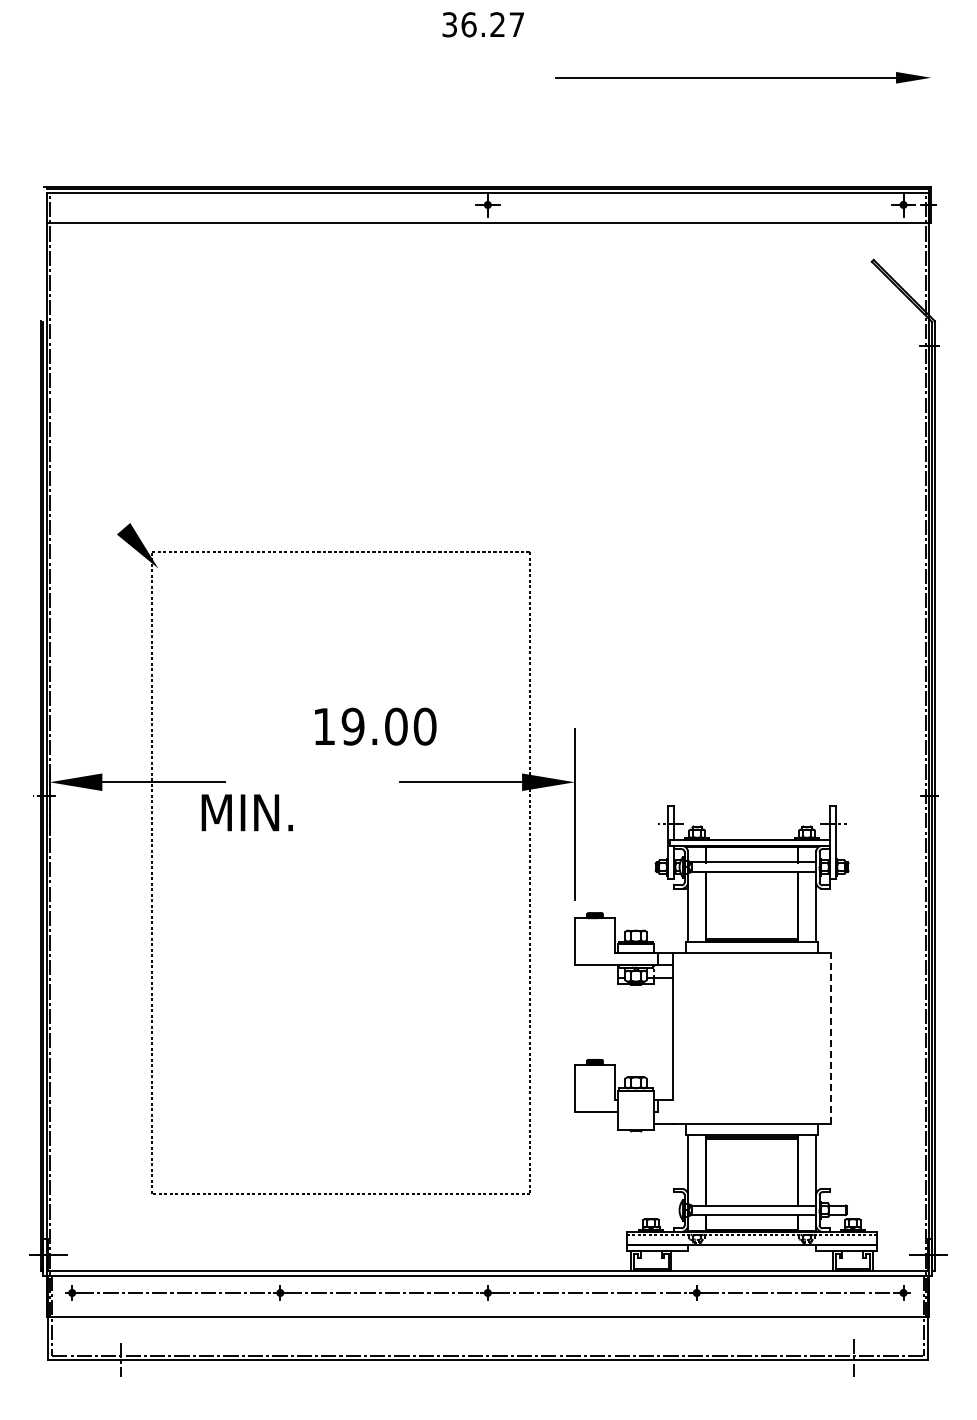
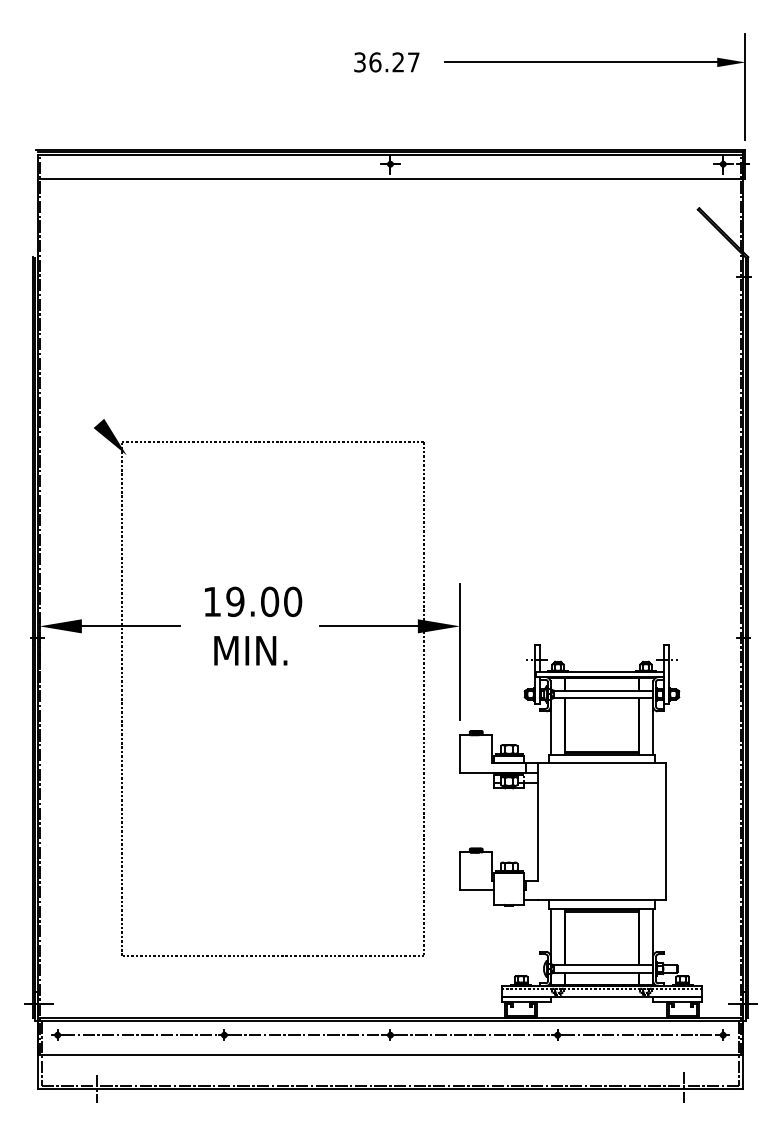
text: (482, 24) -> (386, 62), moved
line: (931, 108) -> (745, 86), added
text: (375, 726) -> (253, 601), moved
text: (246, 812) -> (250, 650), moved
line: (831, 1038) -> (665, 831), dashed -> solid

